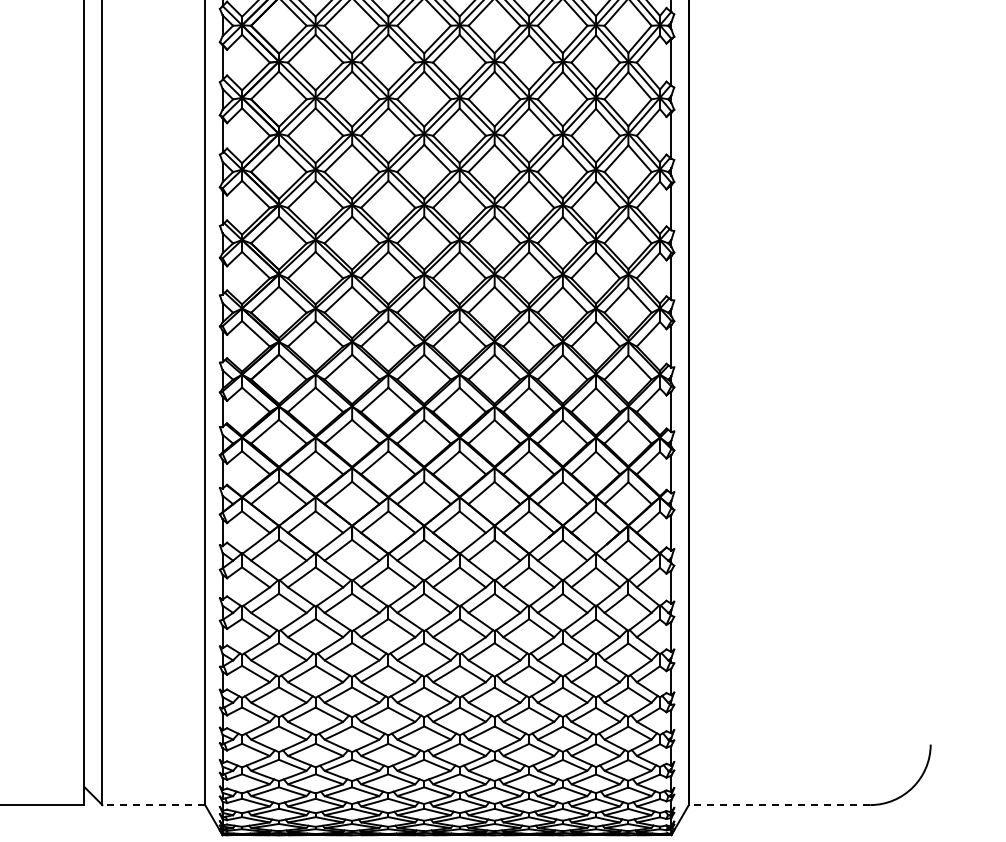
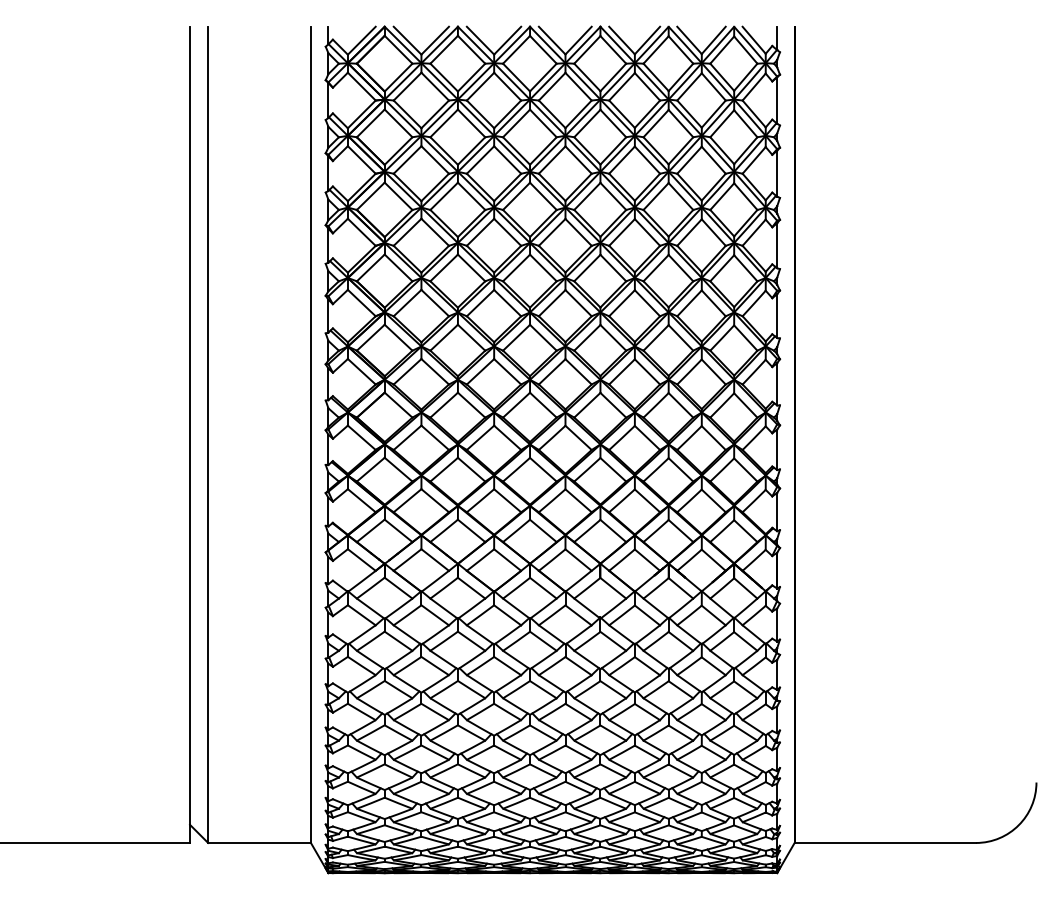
line: (153, 804) -> (259, 842), dashed -> solid
line: (779, 804) -> (885, 842), dashed -> solid

